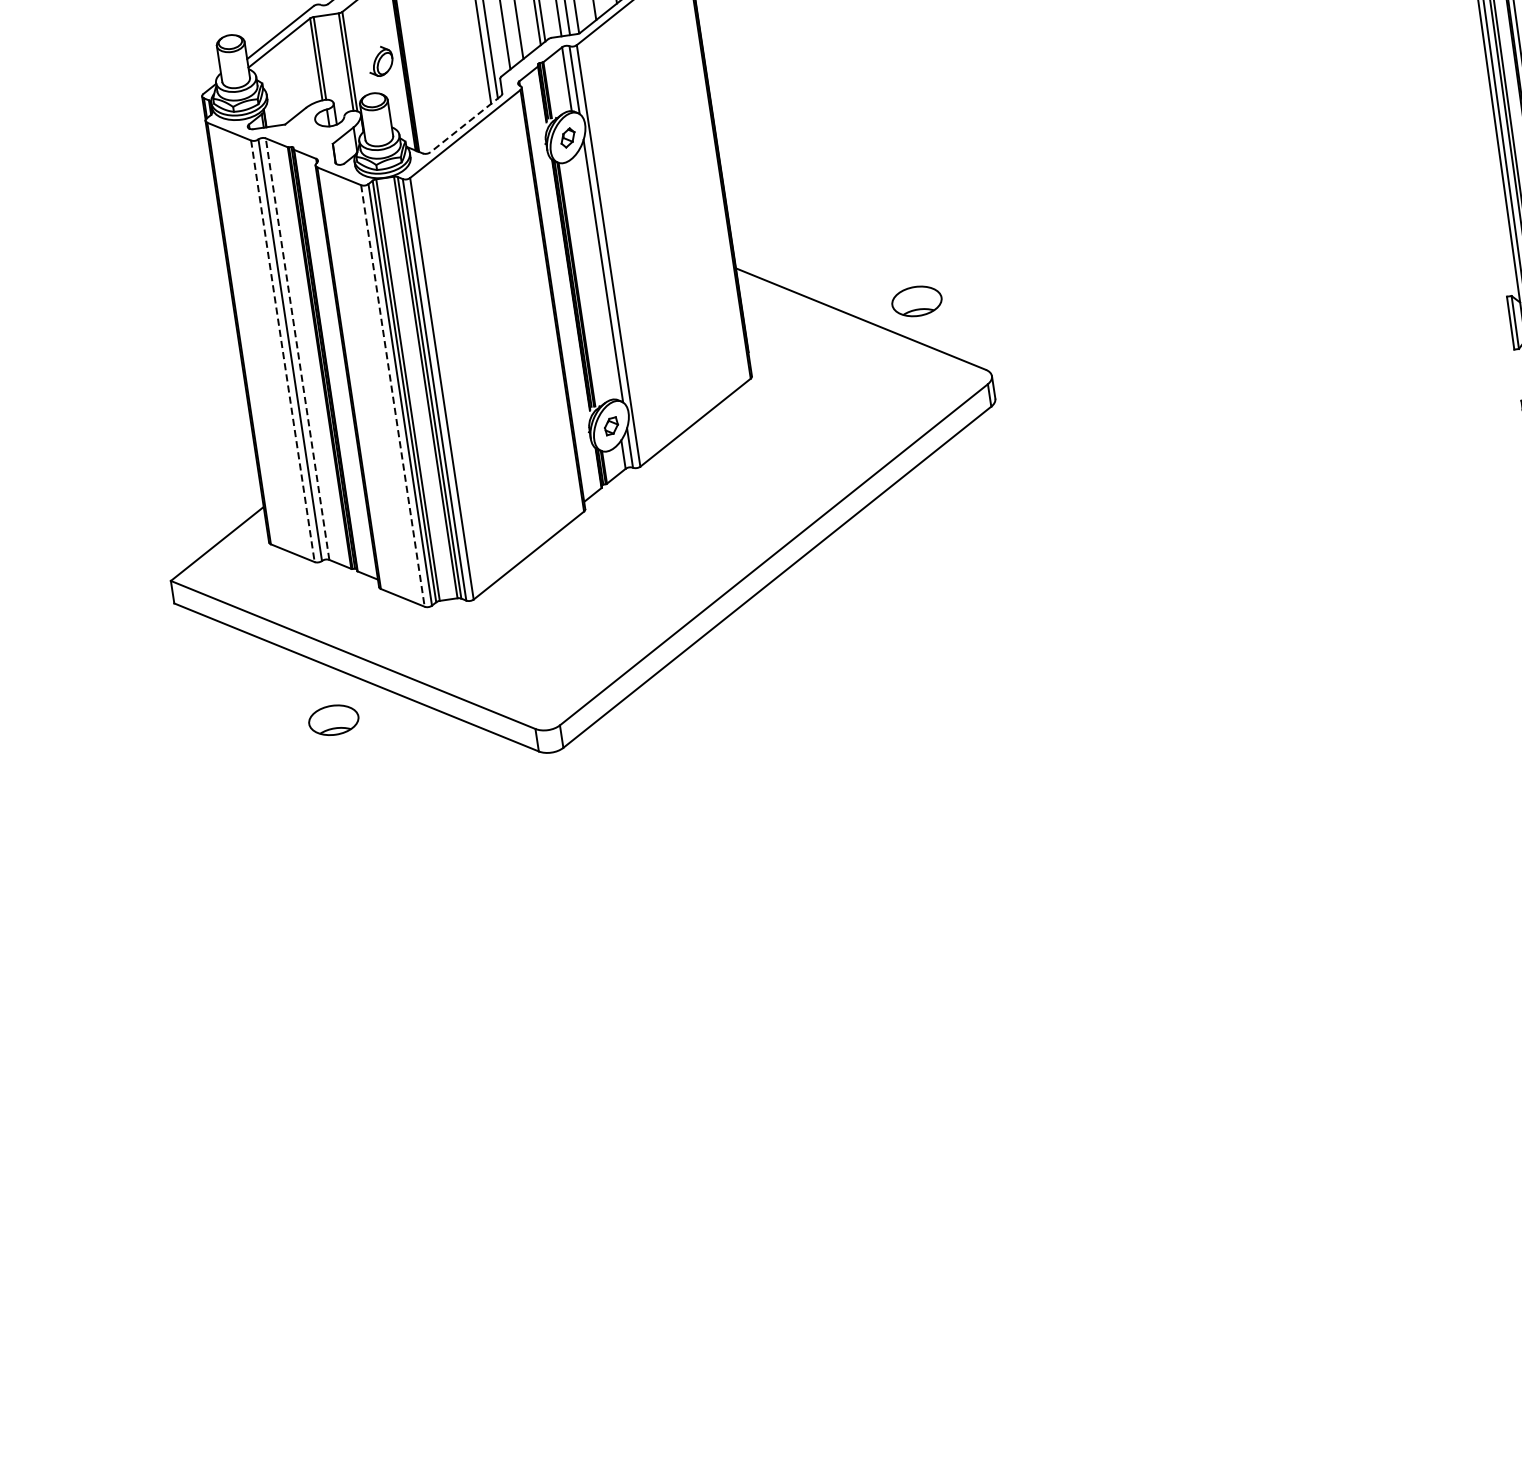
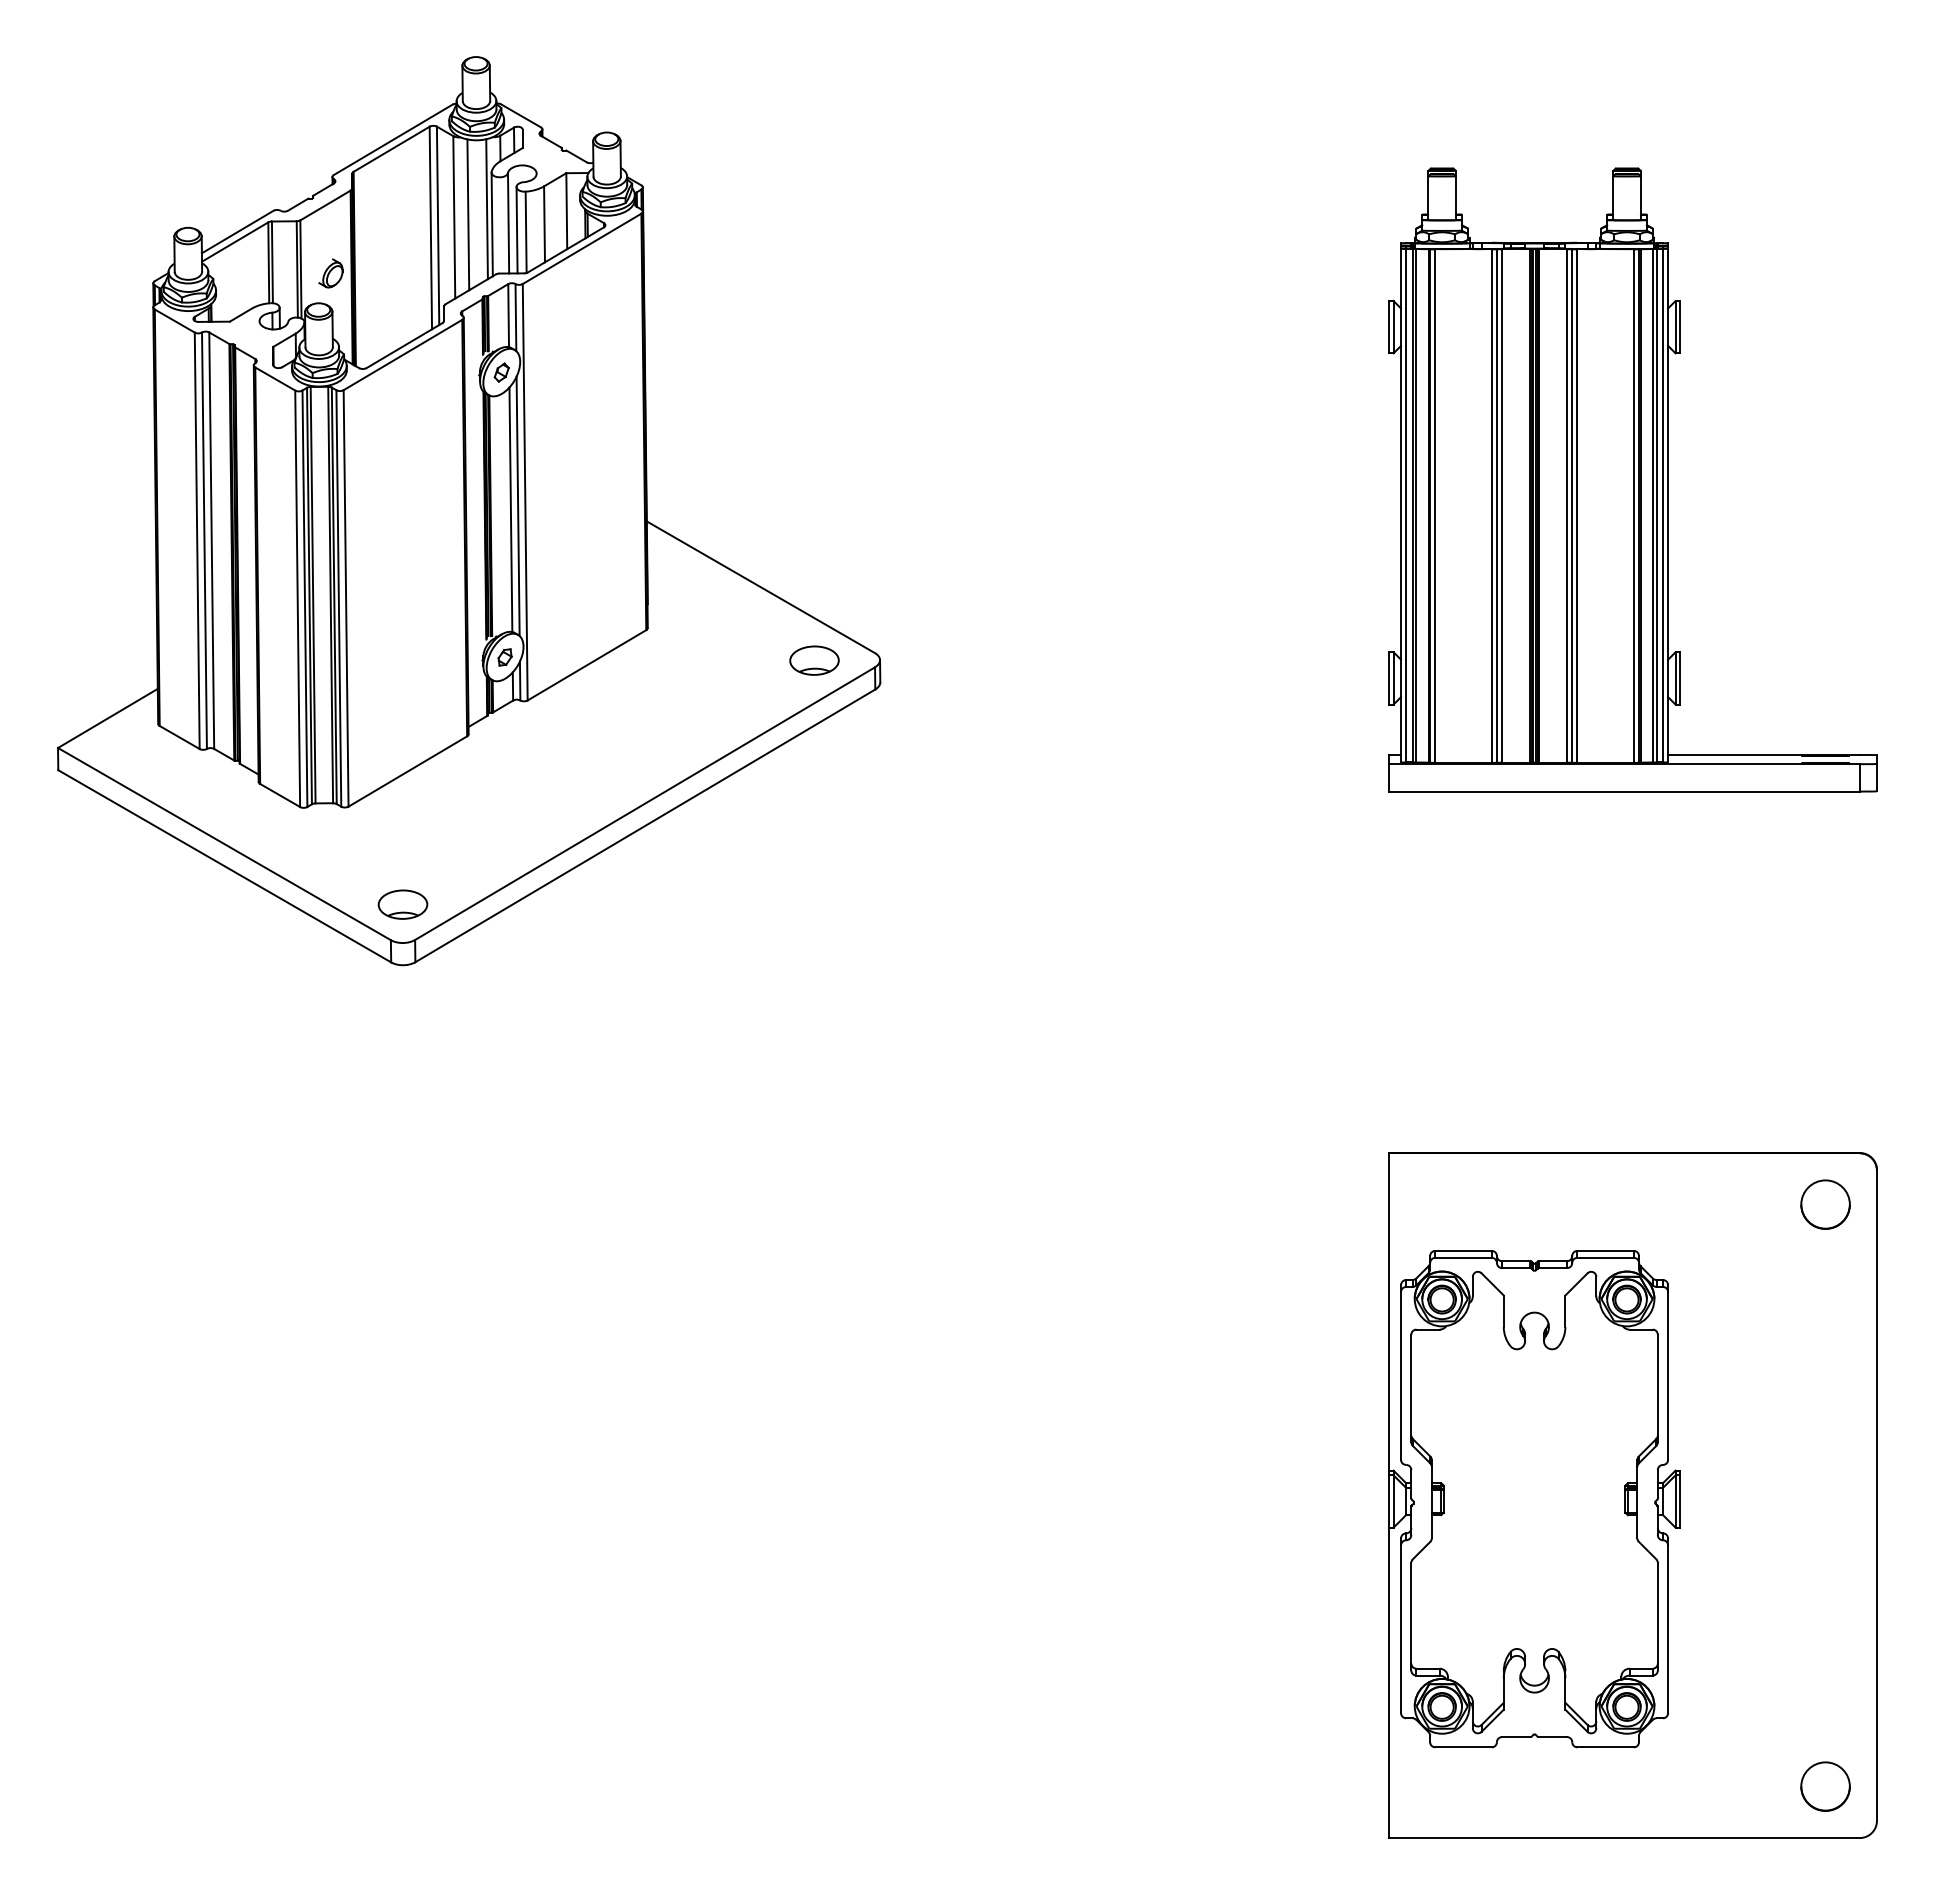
line: (465, 124) -> (404, 345), dashed -> solid
line: (596, 275) -> (510, 509), added
part: (916, 301) -> (814, 660), moved
line: (297, 348) -> (211, 540), dashed -> solid
line: (283, 351) -> (197, 541), dashed -> solid
line: (392, 396) -> (297, 599), dashed -> solid
part: (333, 720) -> (402, 904), moved

